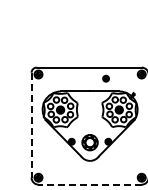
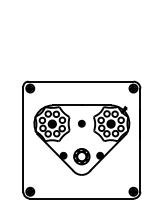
part: (105, 78) -> (81, 123), moved
line: (31, 125) -> (23, 139), dashed -> solid
line: (89, 184) -> (81, 198), dashed -> solid

